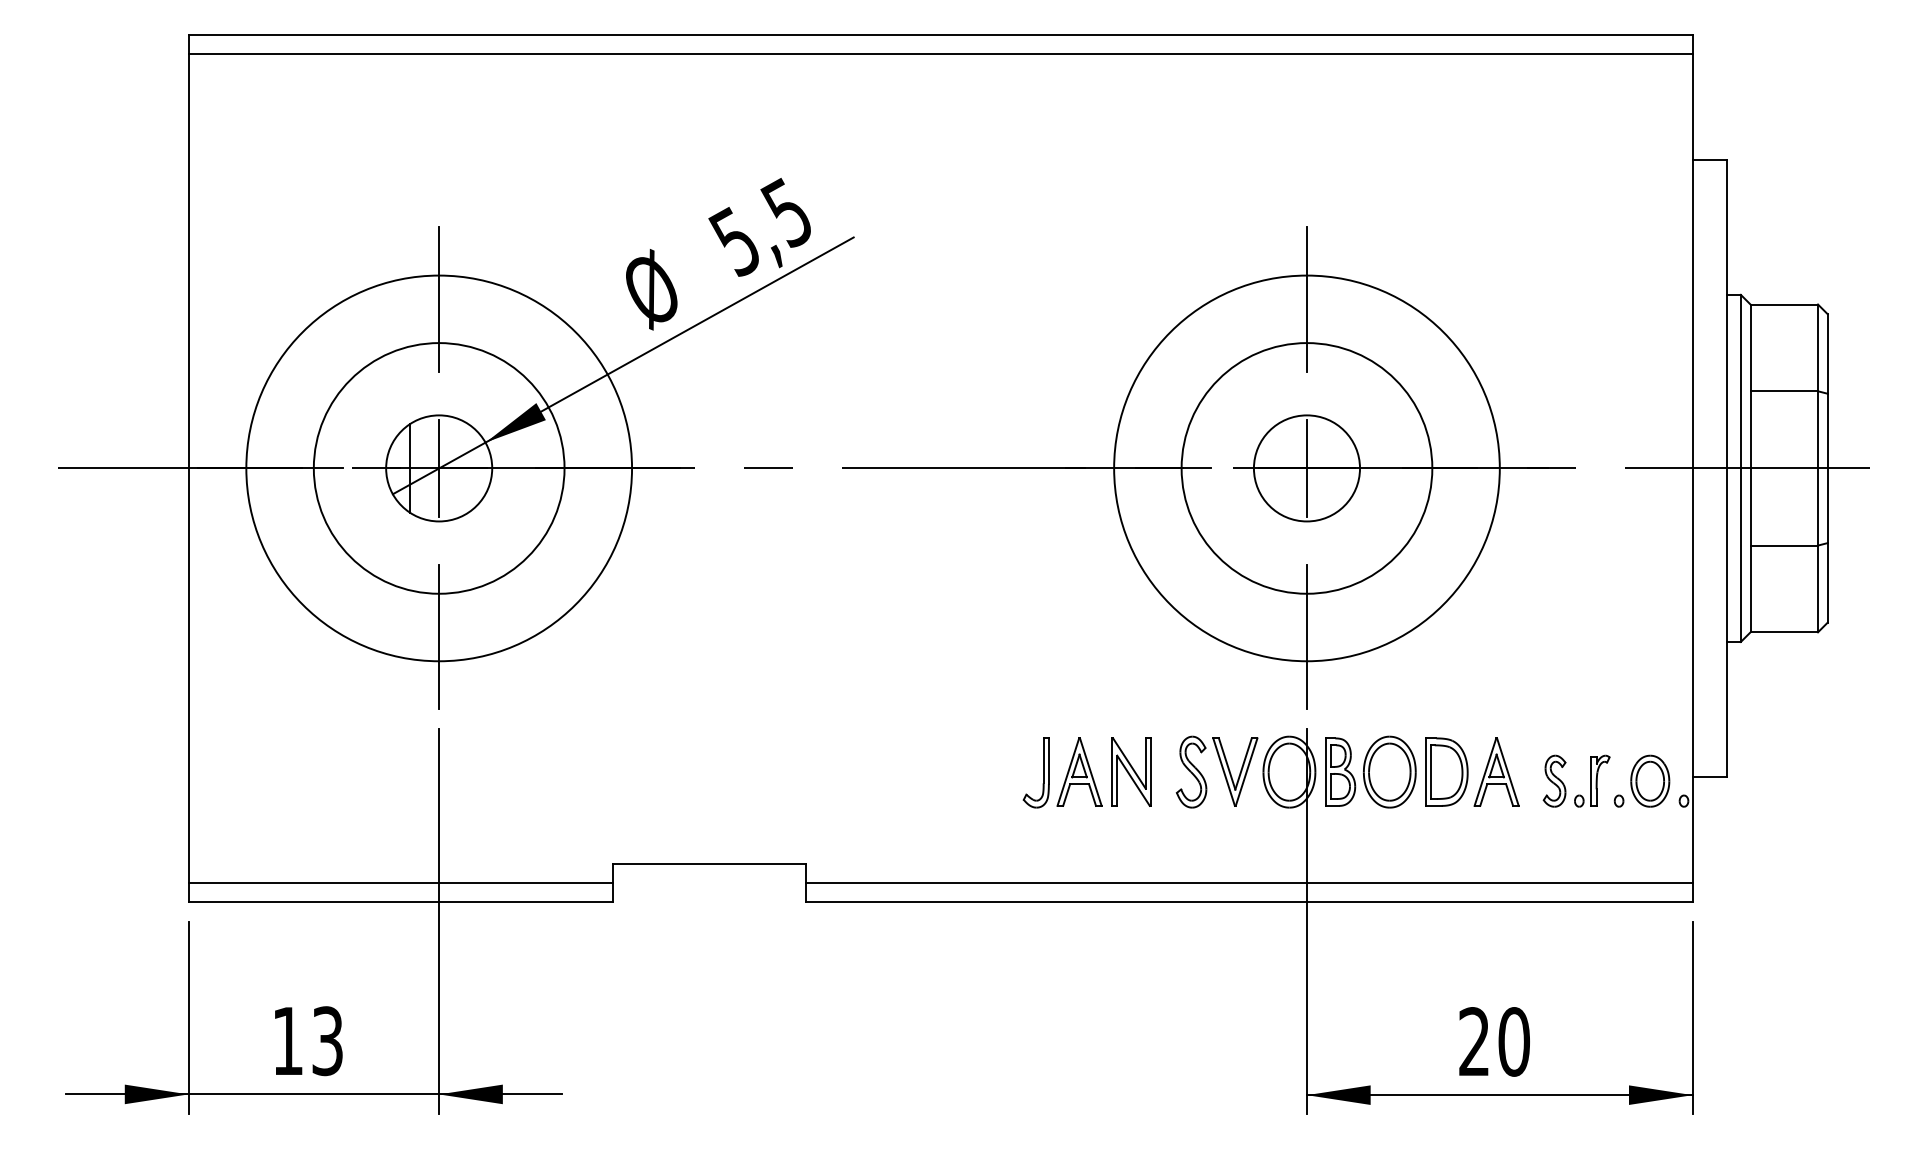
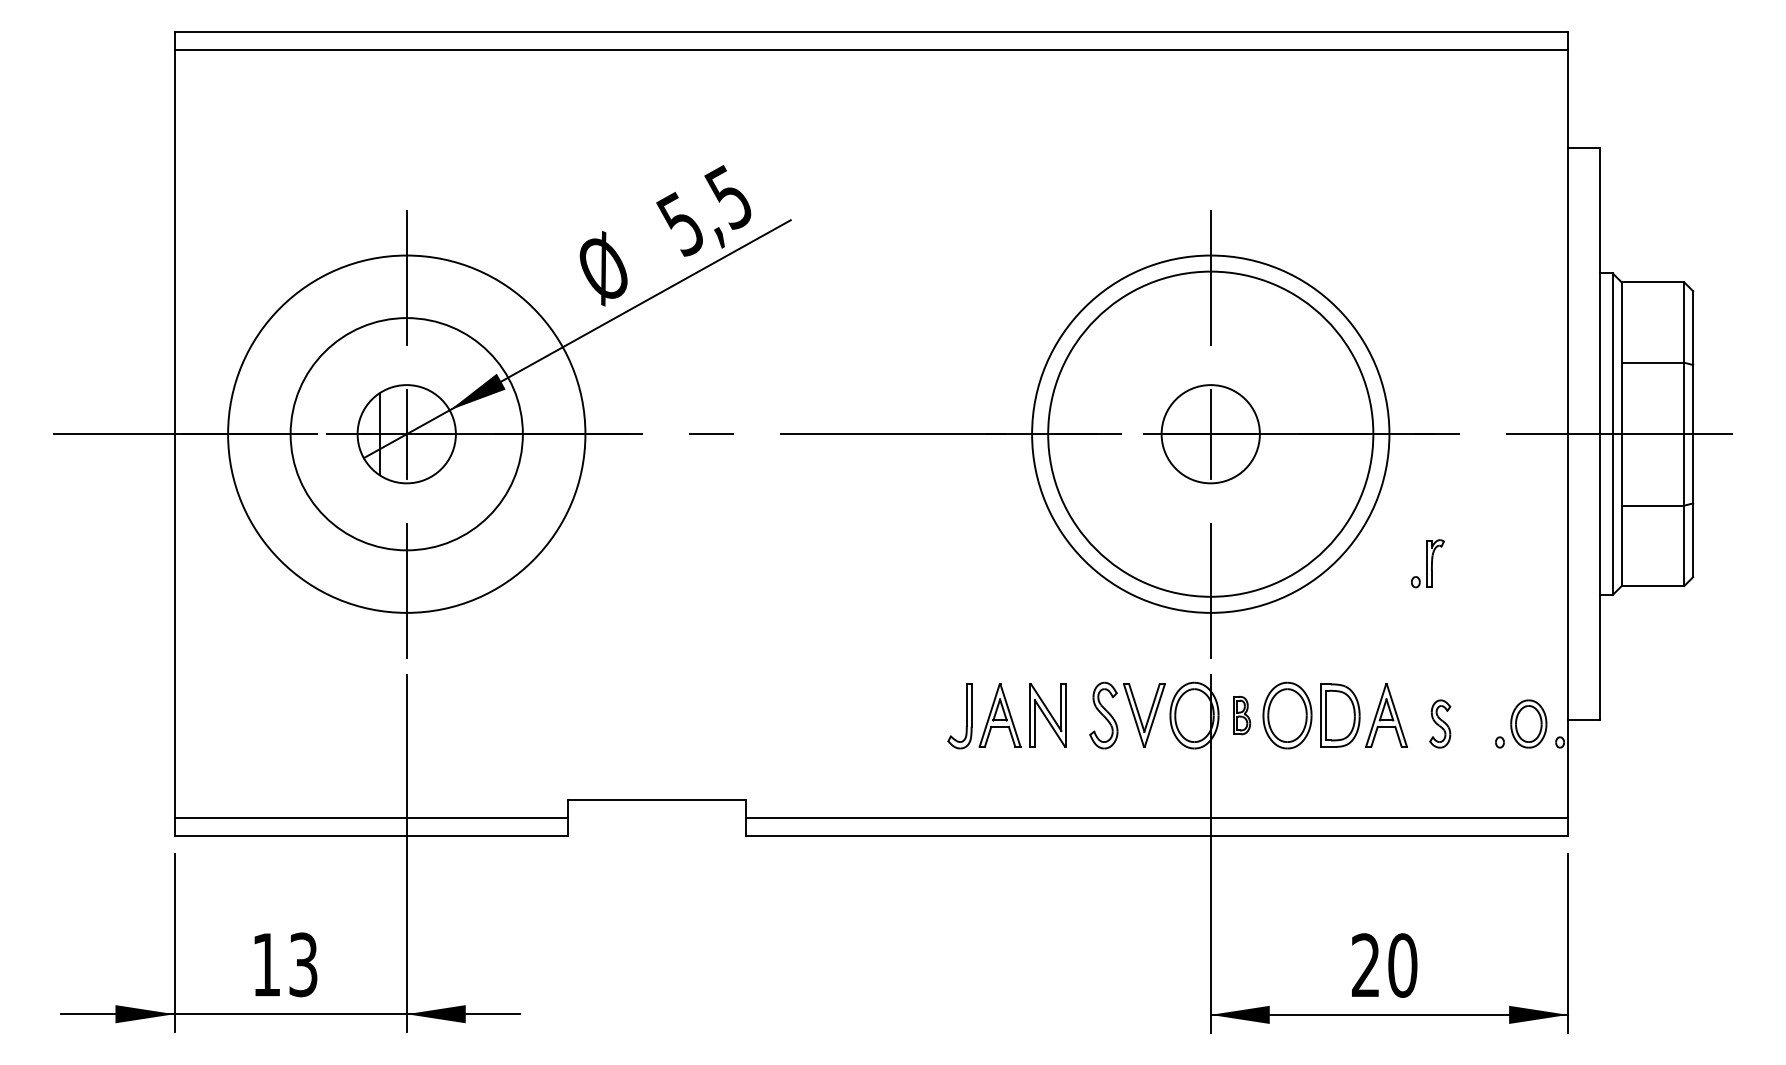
circle: (1306, 468) -> (1210, 434), size x1.4
part: (1340, 771) -> (1241, 715), size x0.6
part: (1592, 780) -> (1428, 563), moved

